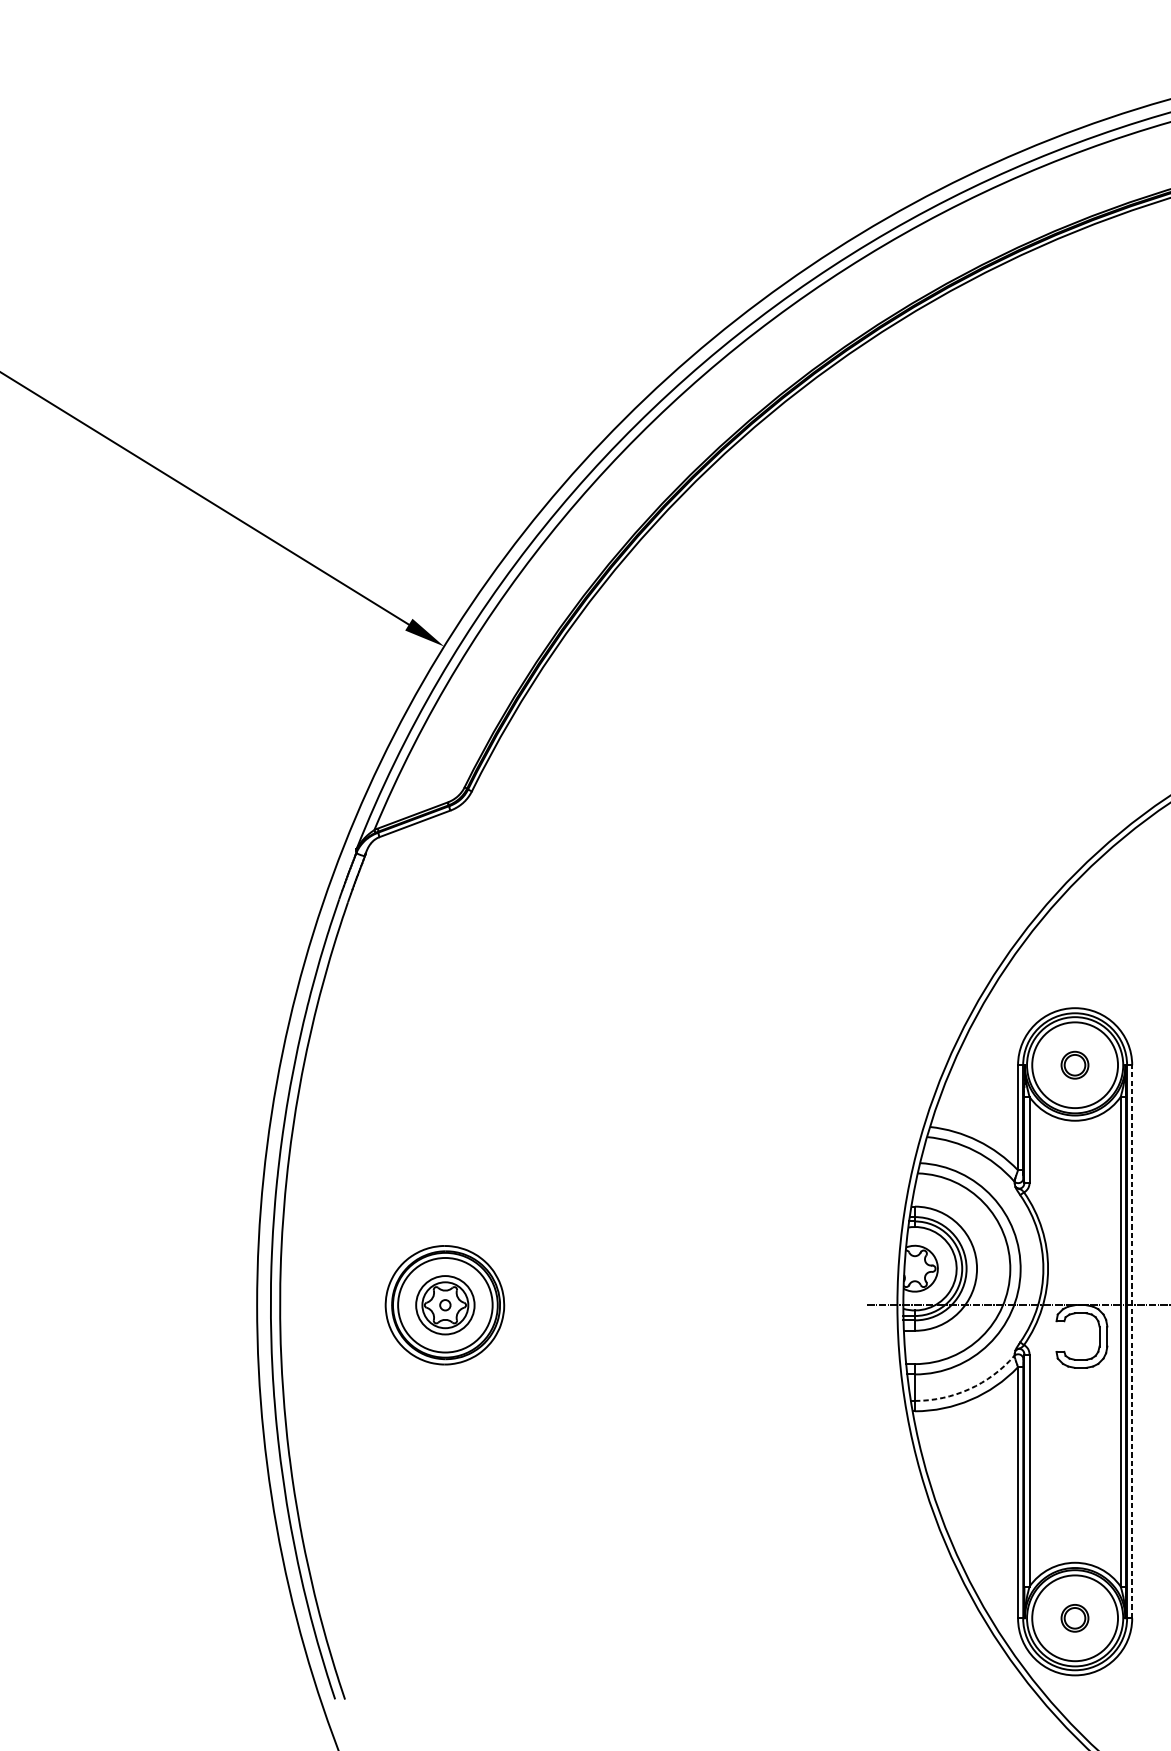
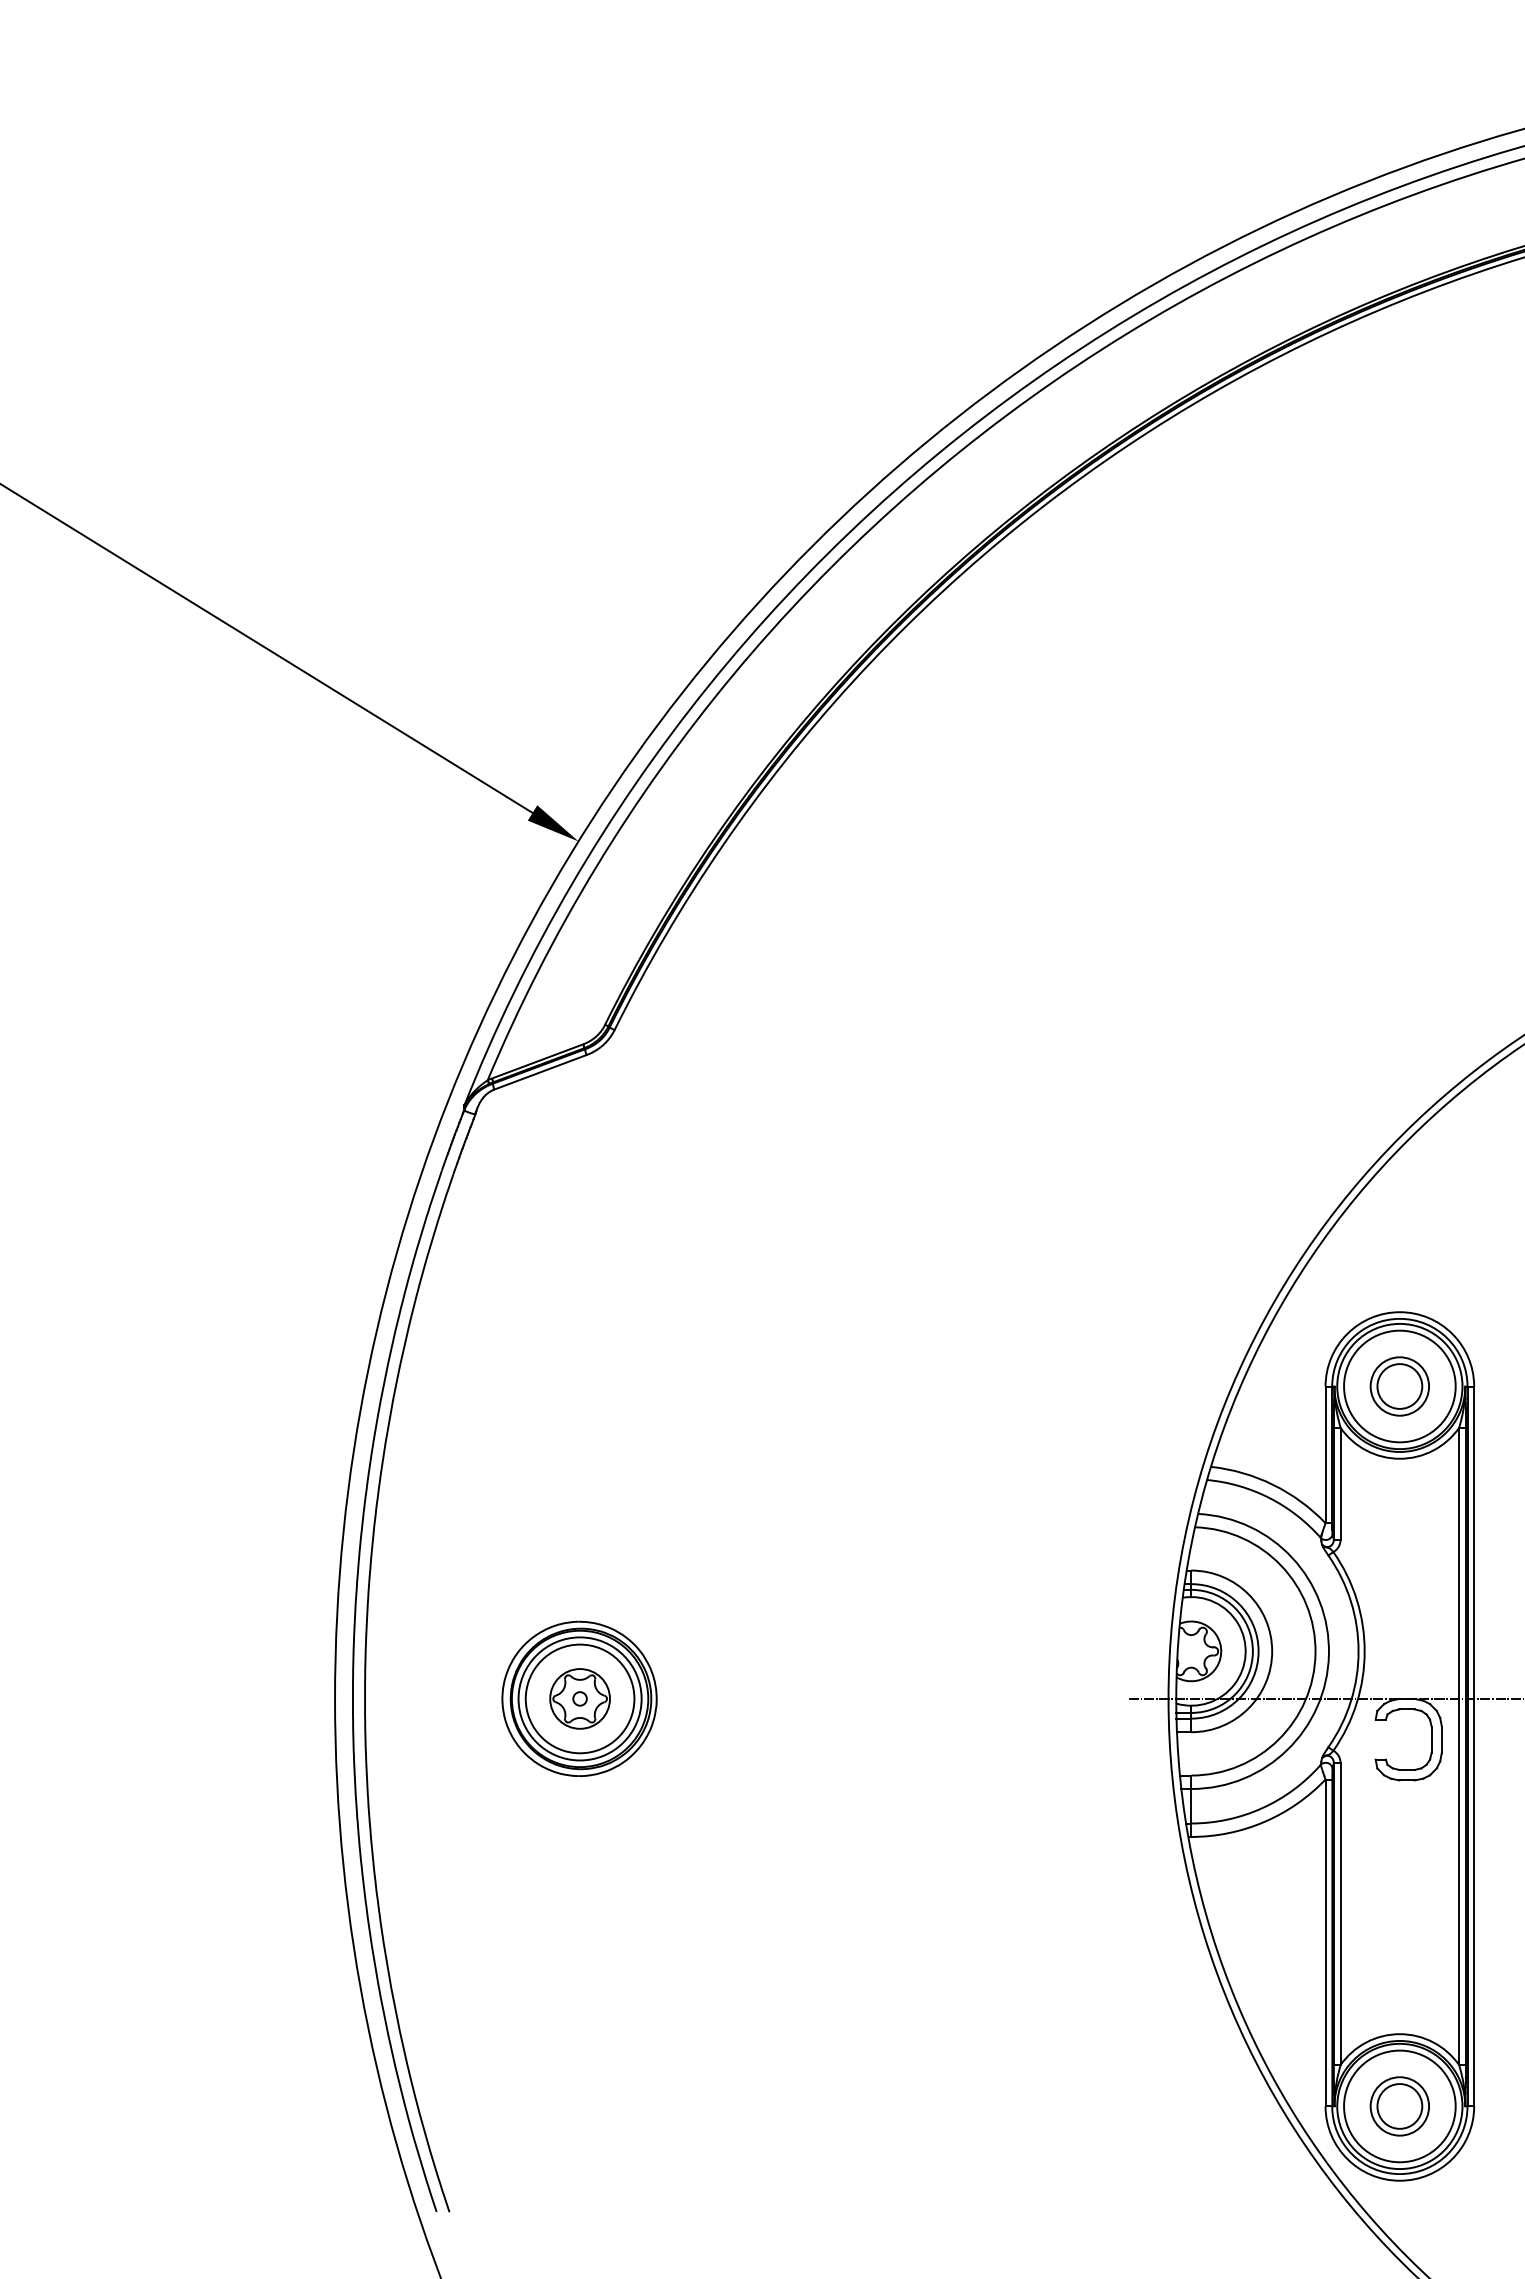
part: (1074, 1065) -> (1399, 1386), size x1.67
circle: (444, 1304) -> (579, 1698), size x1.43
line: (1132, 1341) -> (1474, 1746), dashed -> solid
arc: (969, 1389) -> (1262, 1808), dashed -> solid
part: (1074, 1618) -> (1399, 2106), size x1.67

